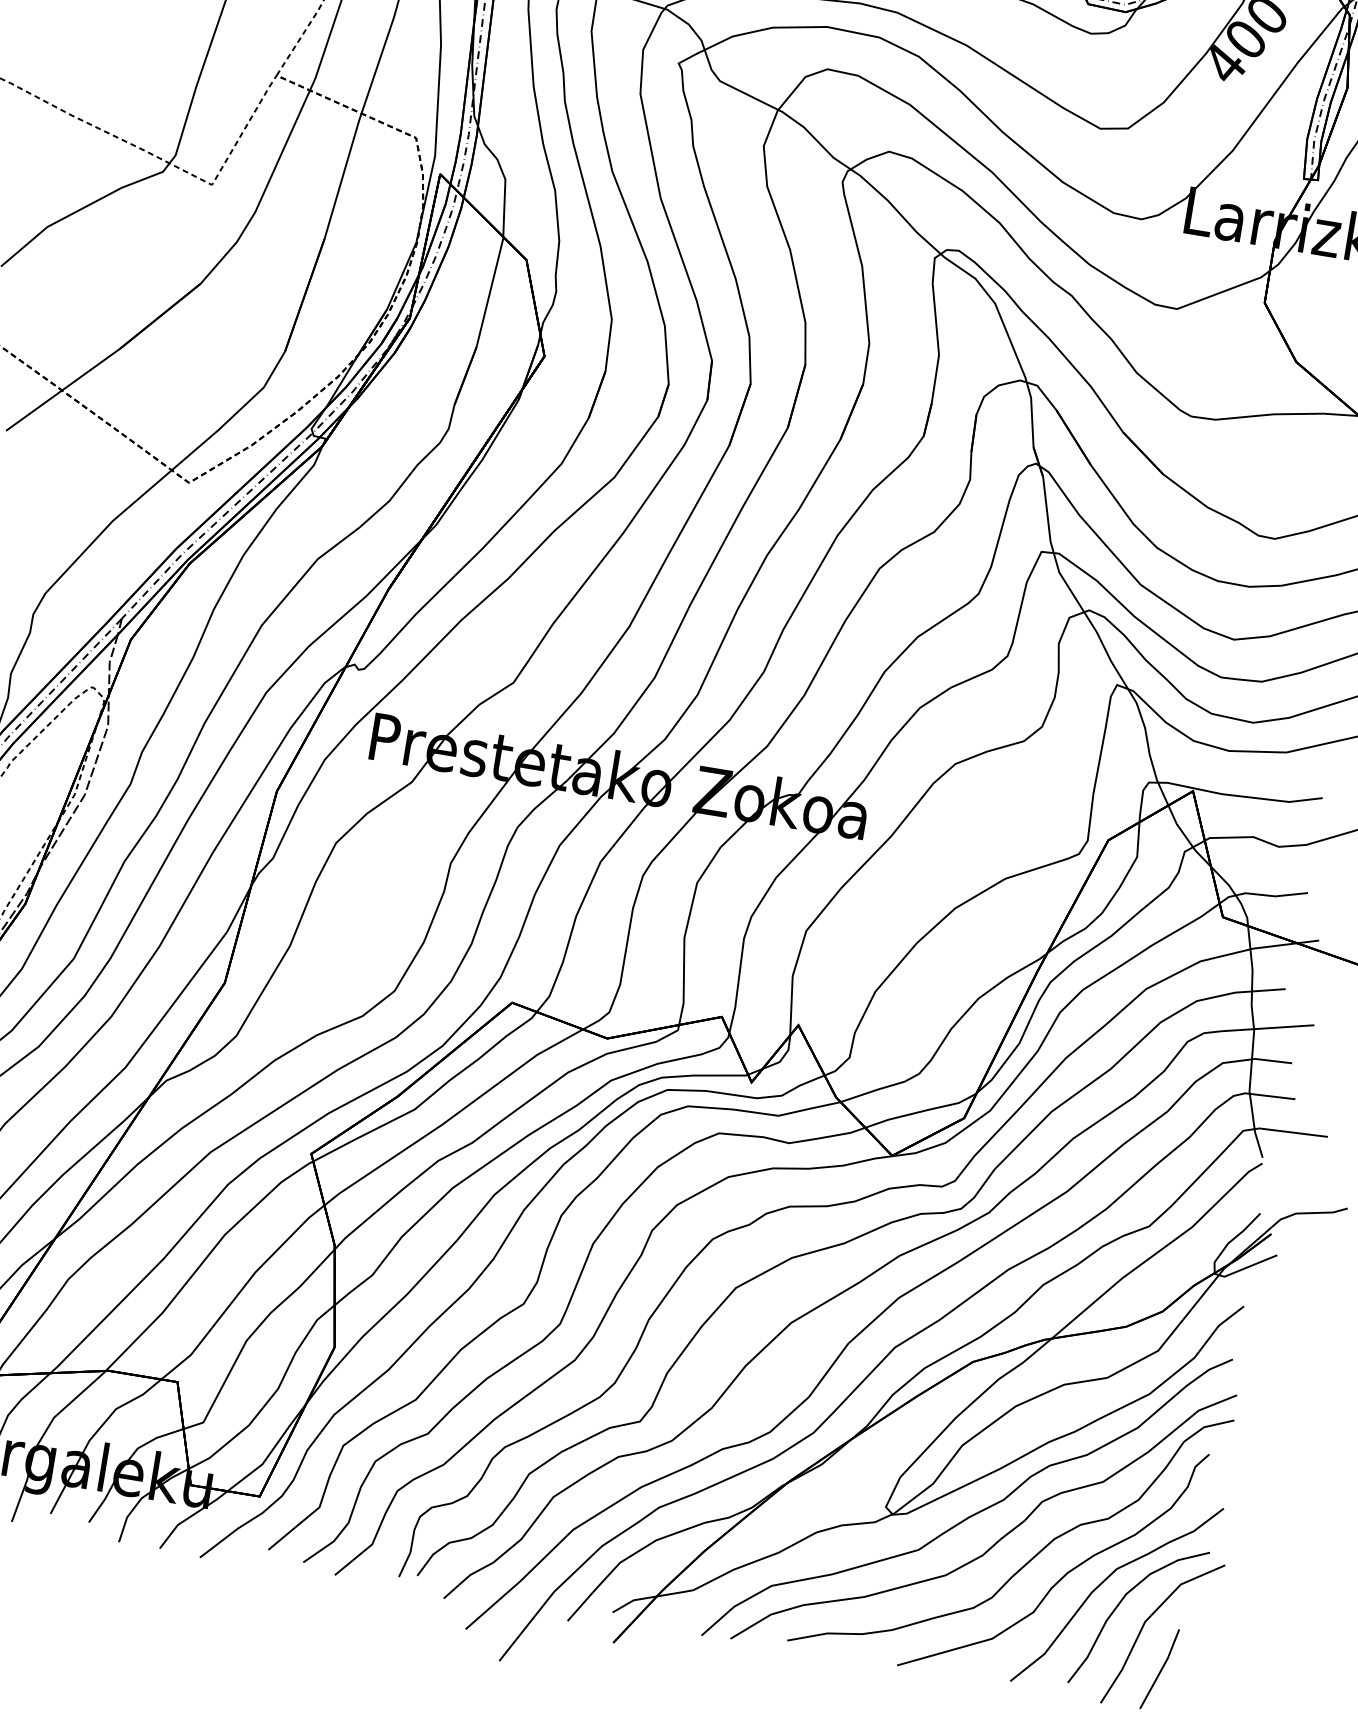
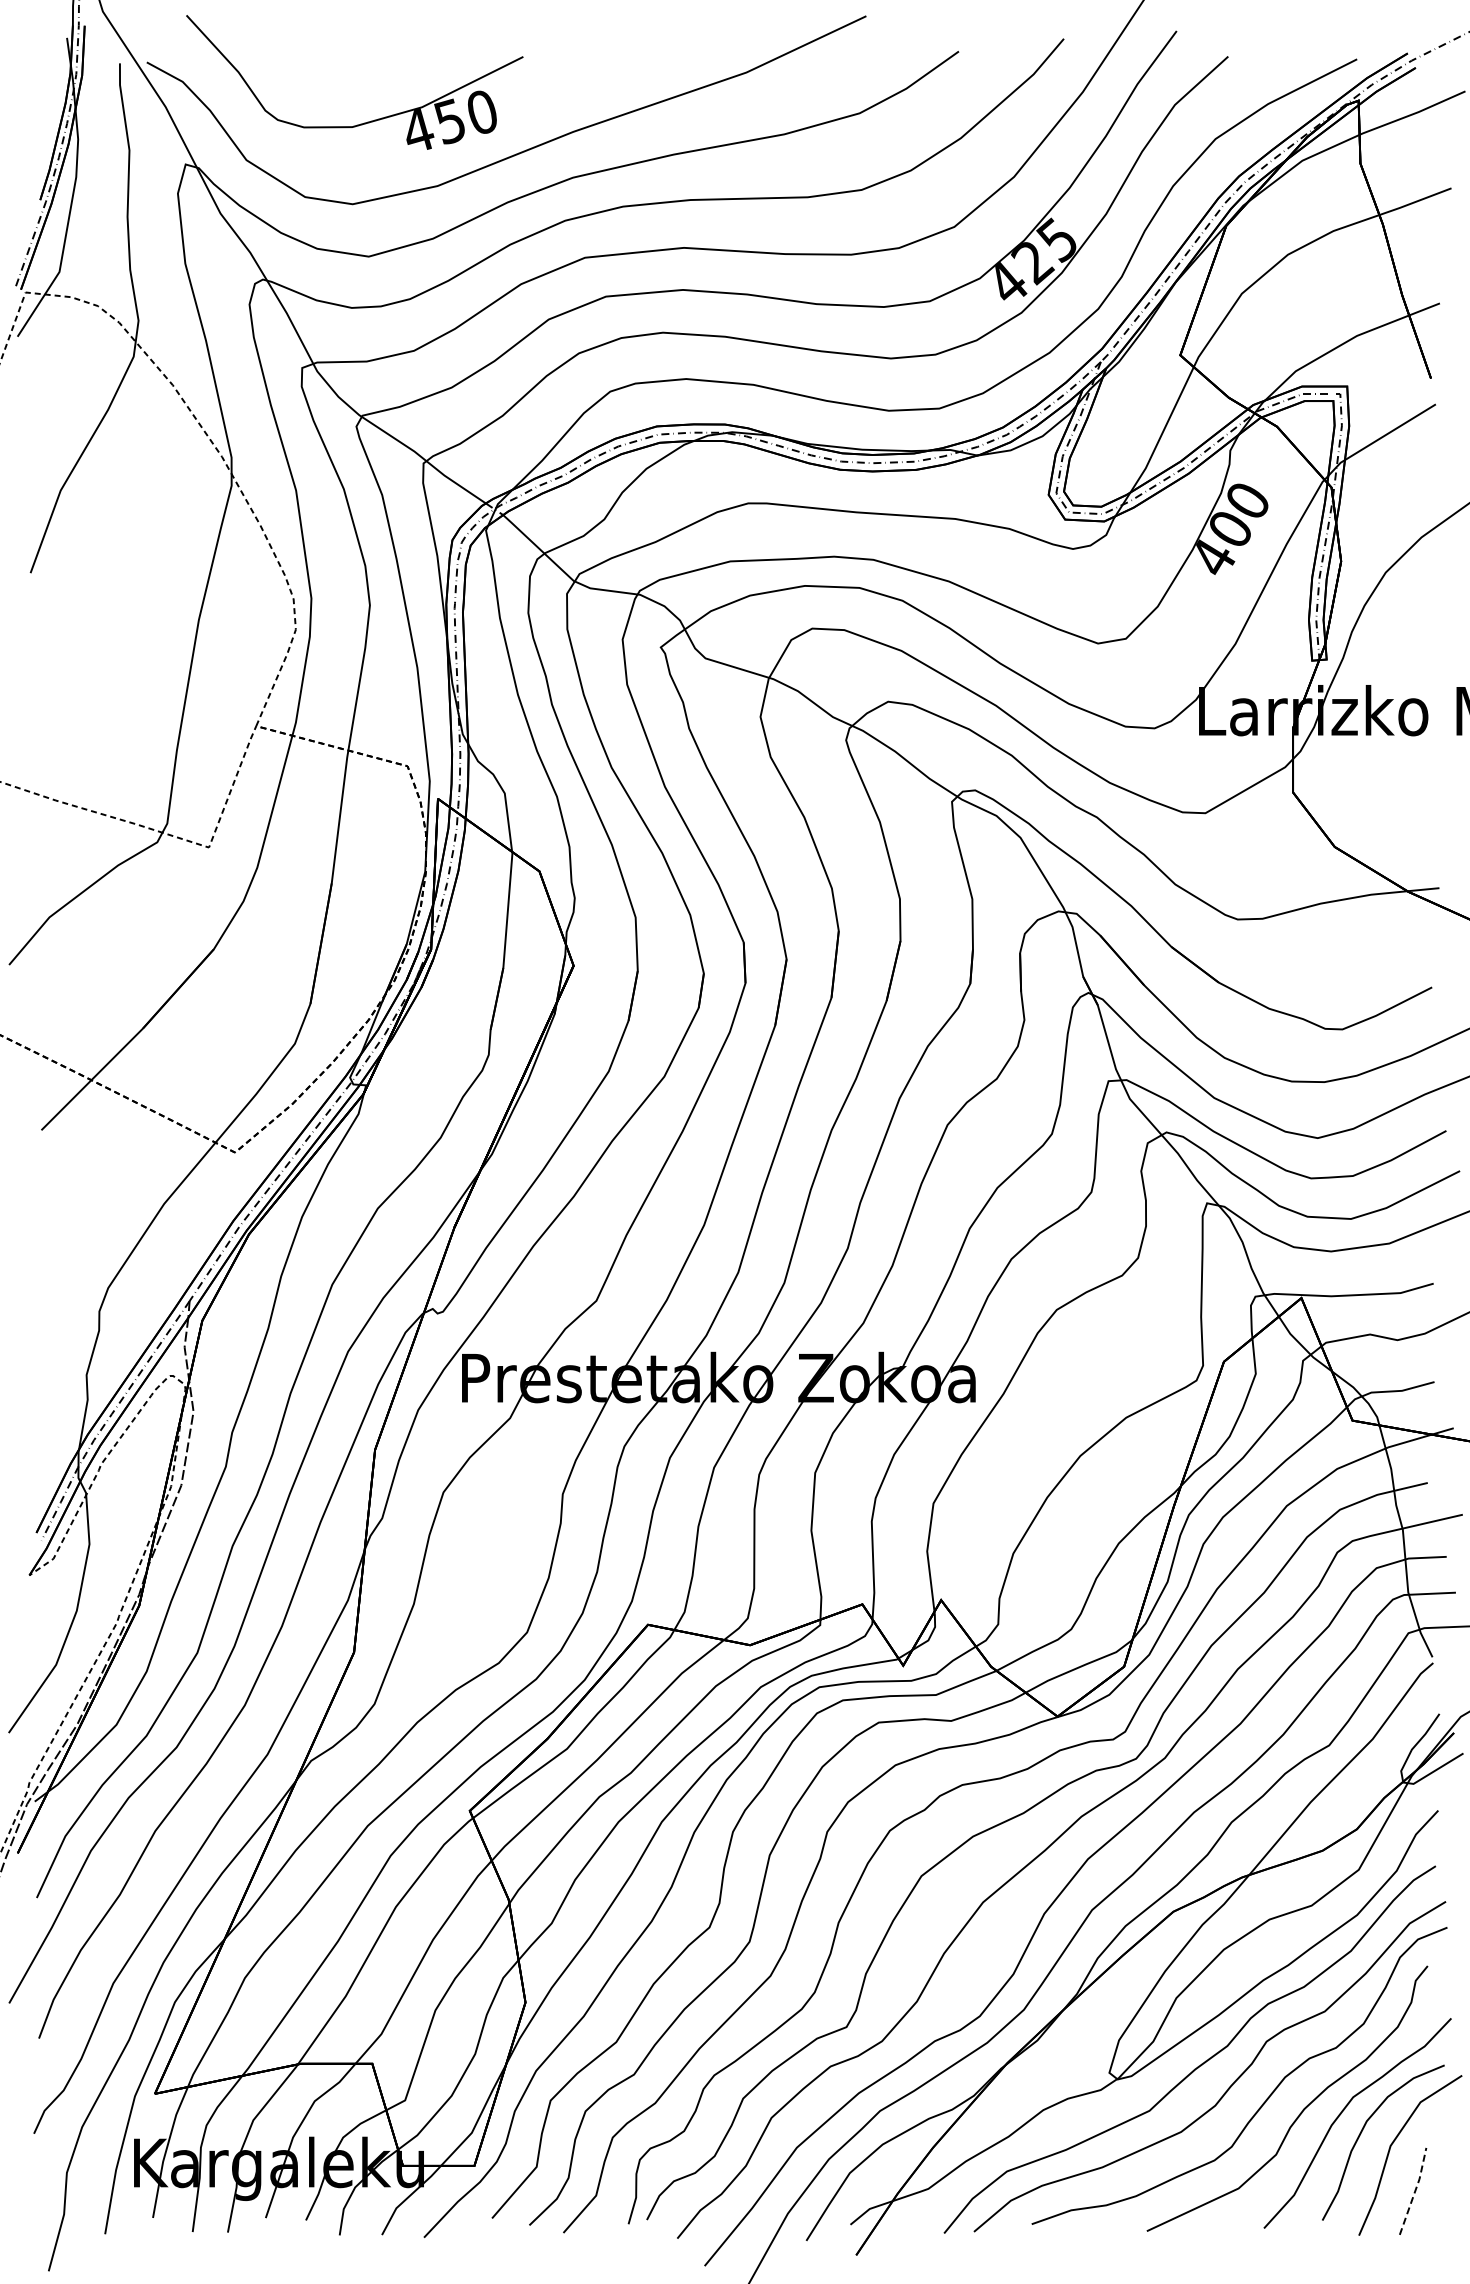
line: (1162, 1669) -> (1415, 2191), solid -> dashed

